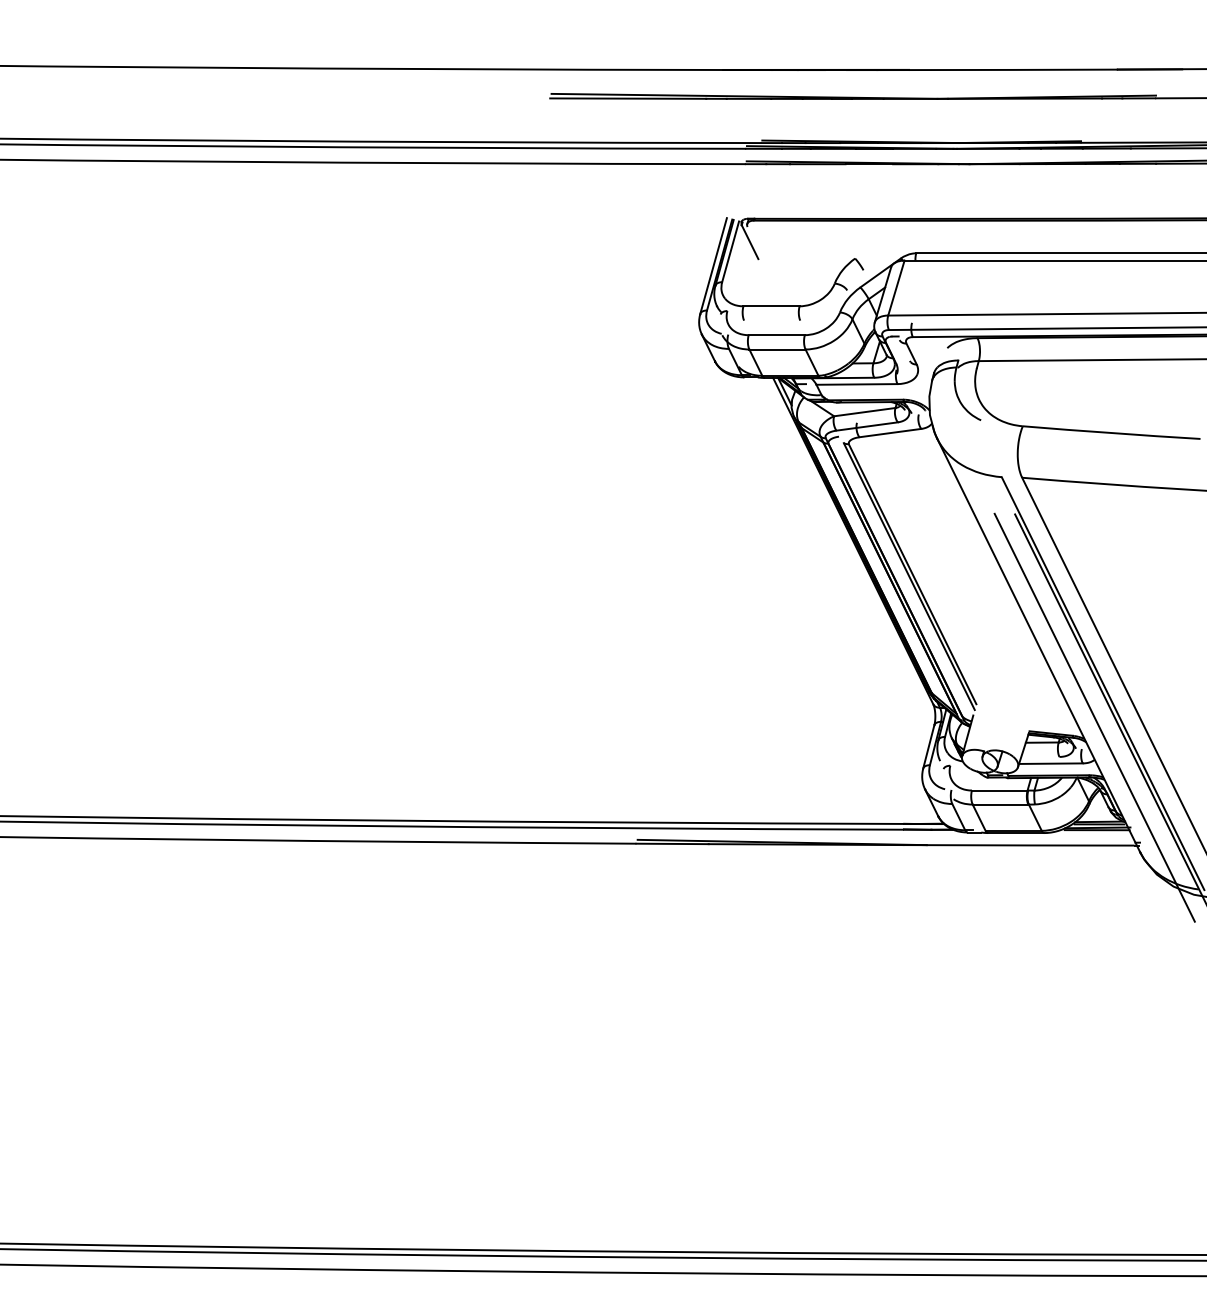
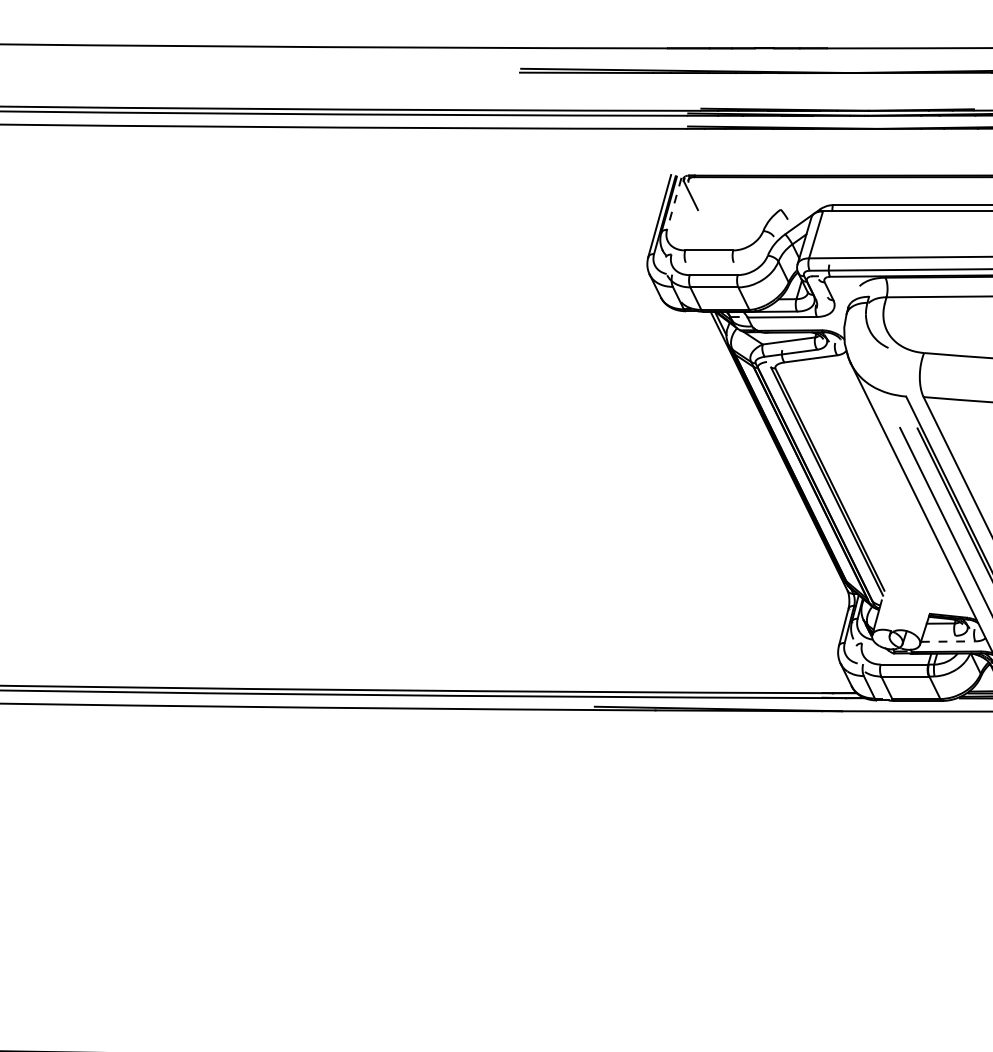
line: (730, 251) -> (674, 203), solid -> dashed
line: (1050, 763) -> (947, 641), solid -> dashed

